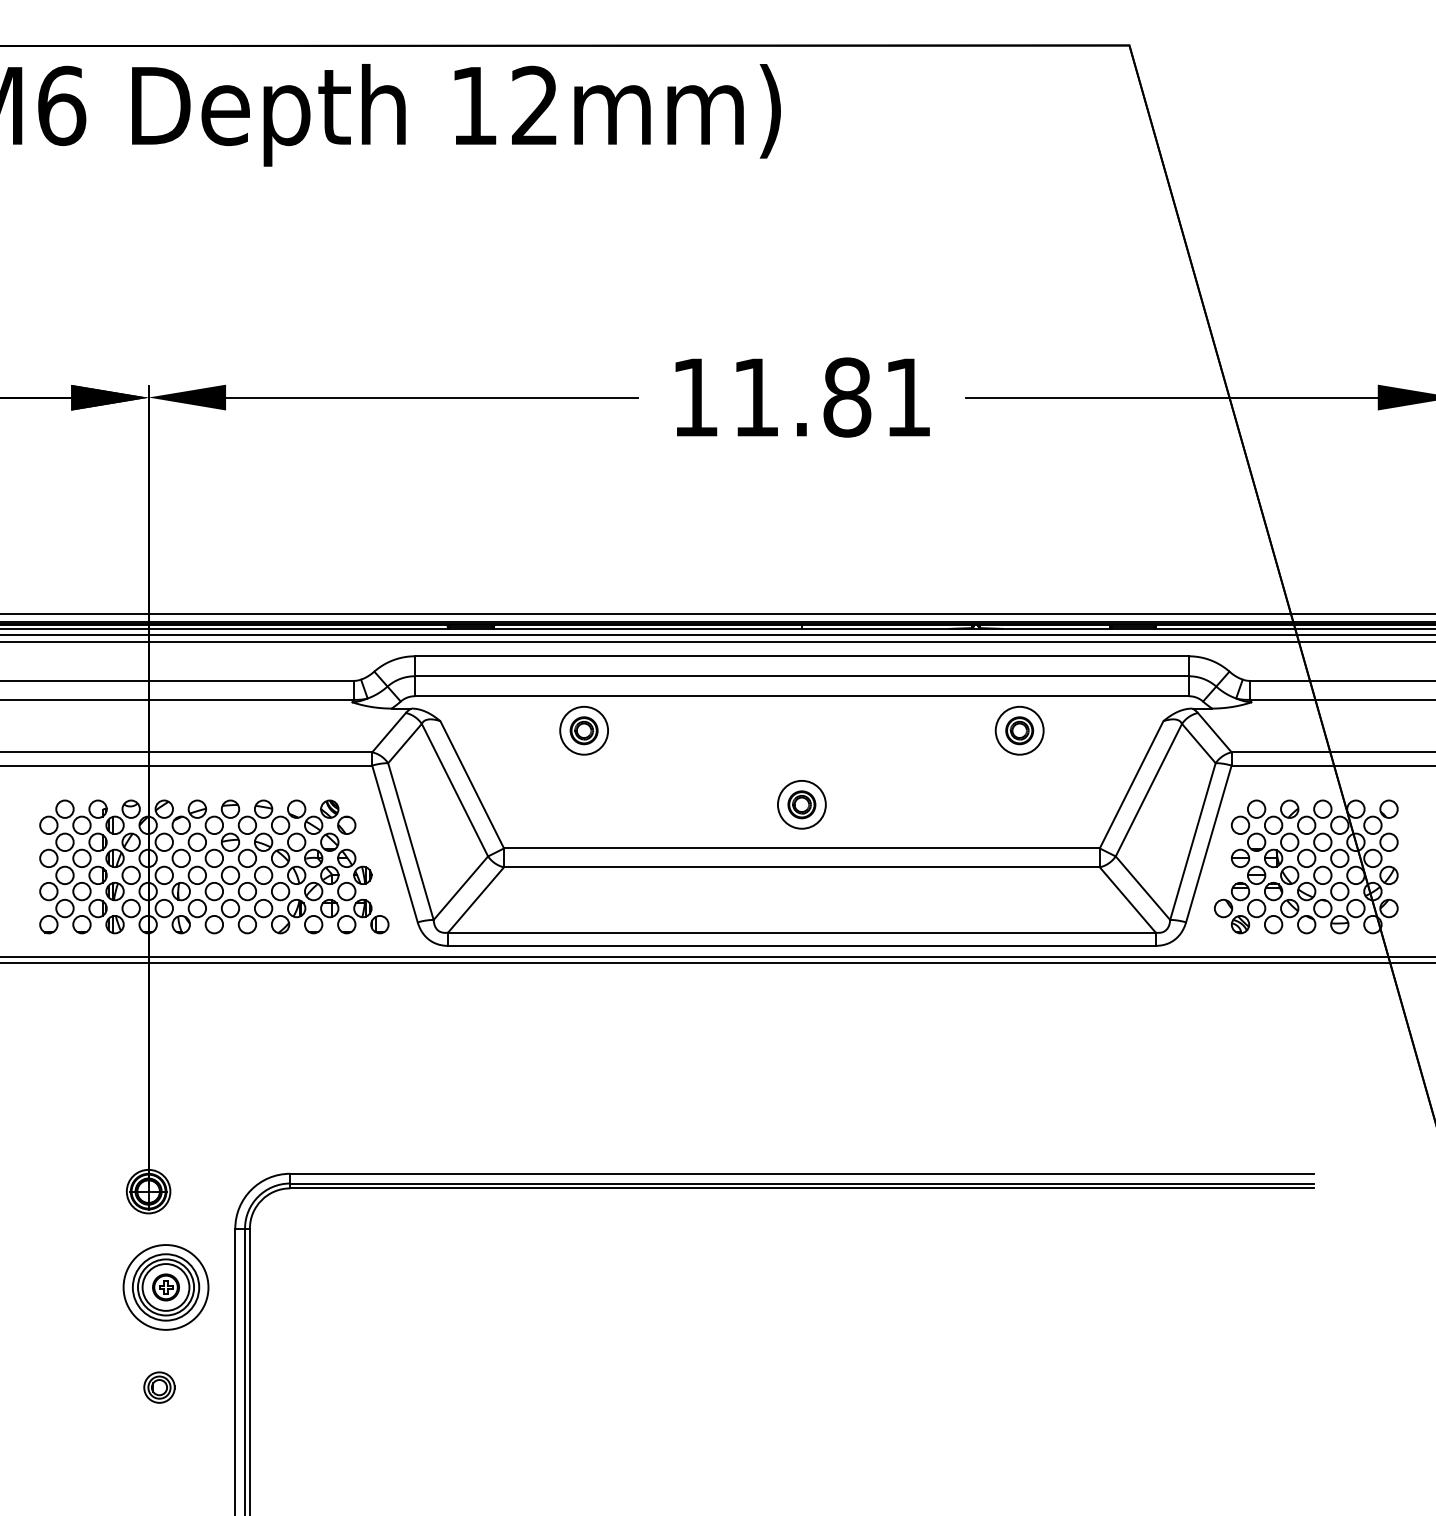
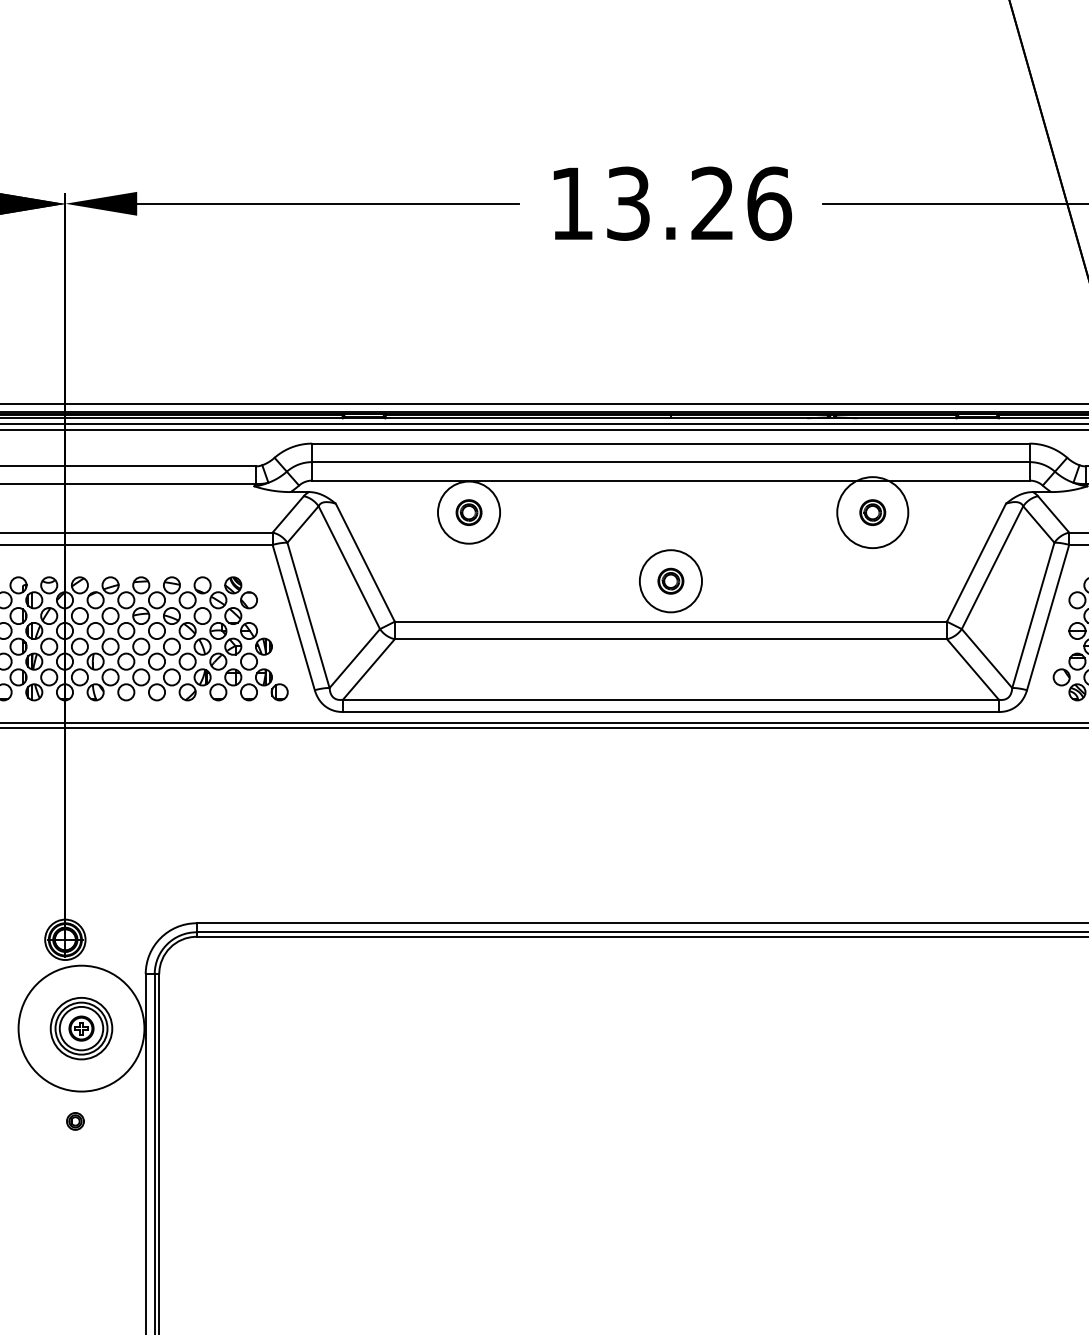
text: (832, 397) -> (699, 203), 11.81 -> 13.26
circle: (584, 730) -> (469, 512), size x1.4
circle: (1019, 730) -> (872, 512), size x1.6
circle: (801, 804) -> (670, 580), size x1.4
circle: (165, 1287) -> (81, 1028), size x1.6
part: (159, 1387) -> (75, 1121), size x0.6

